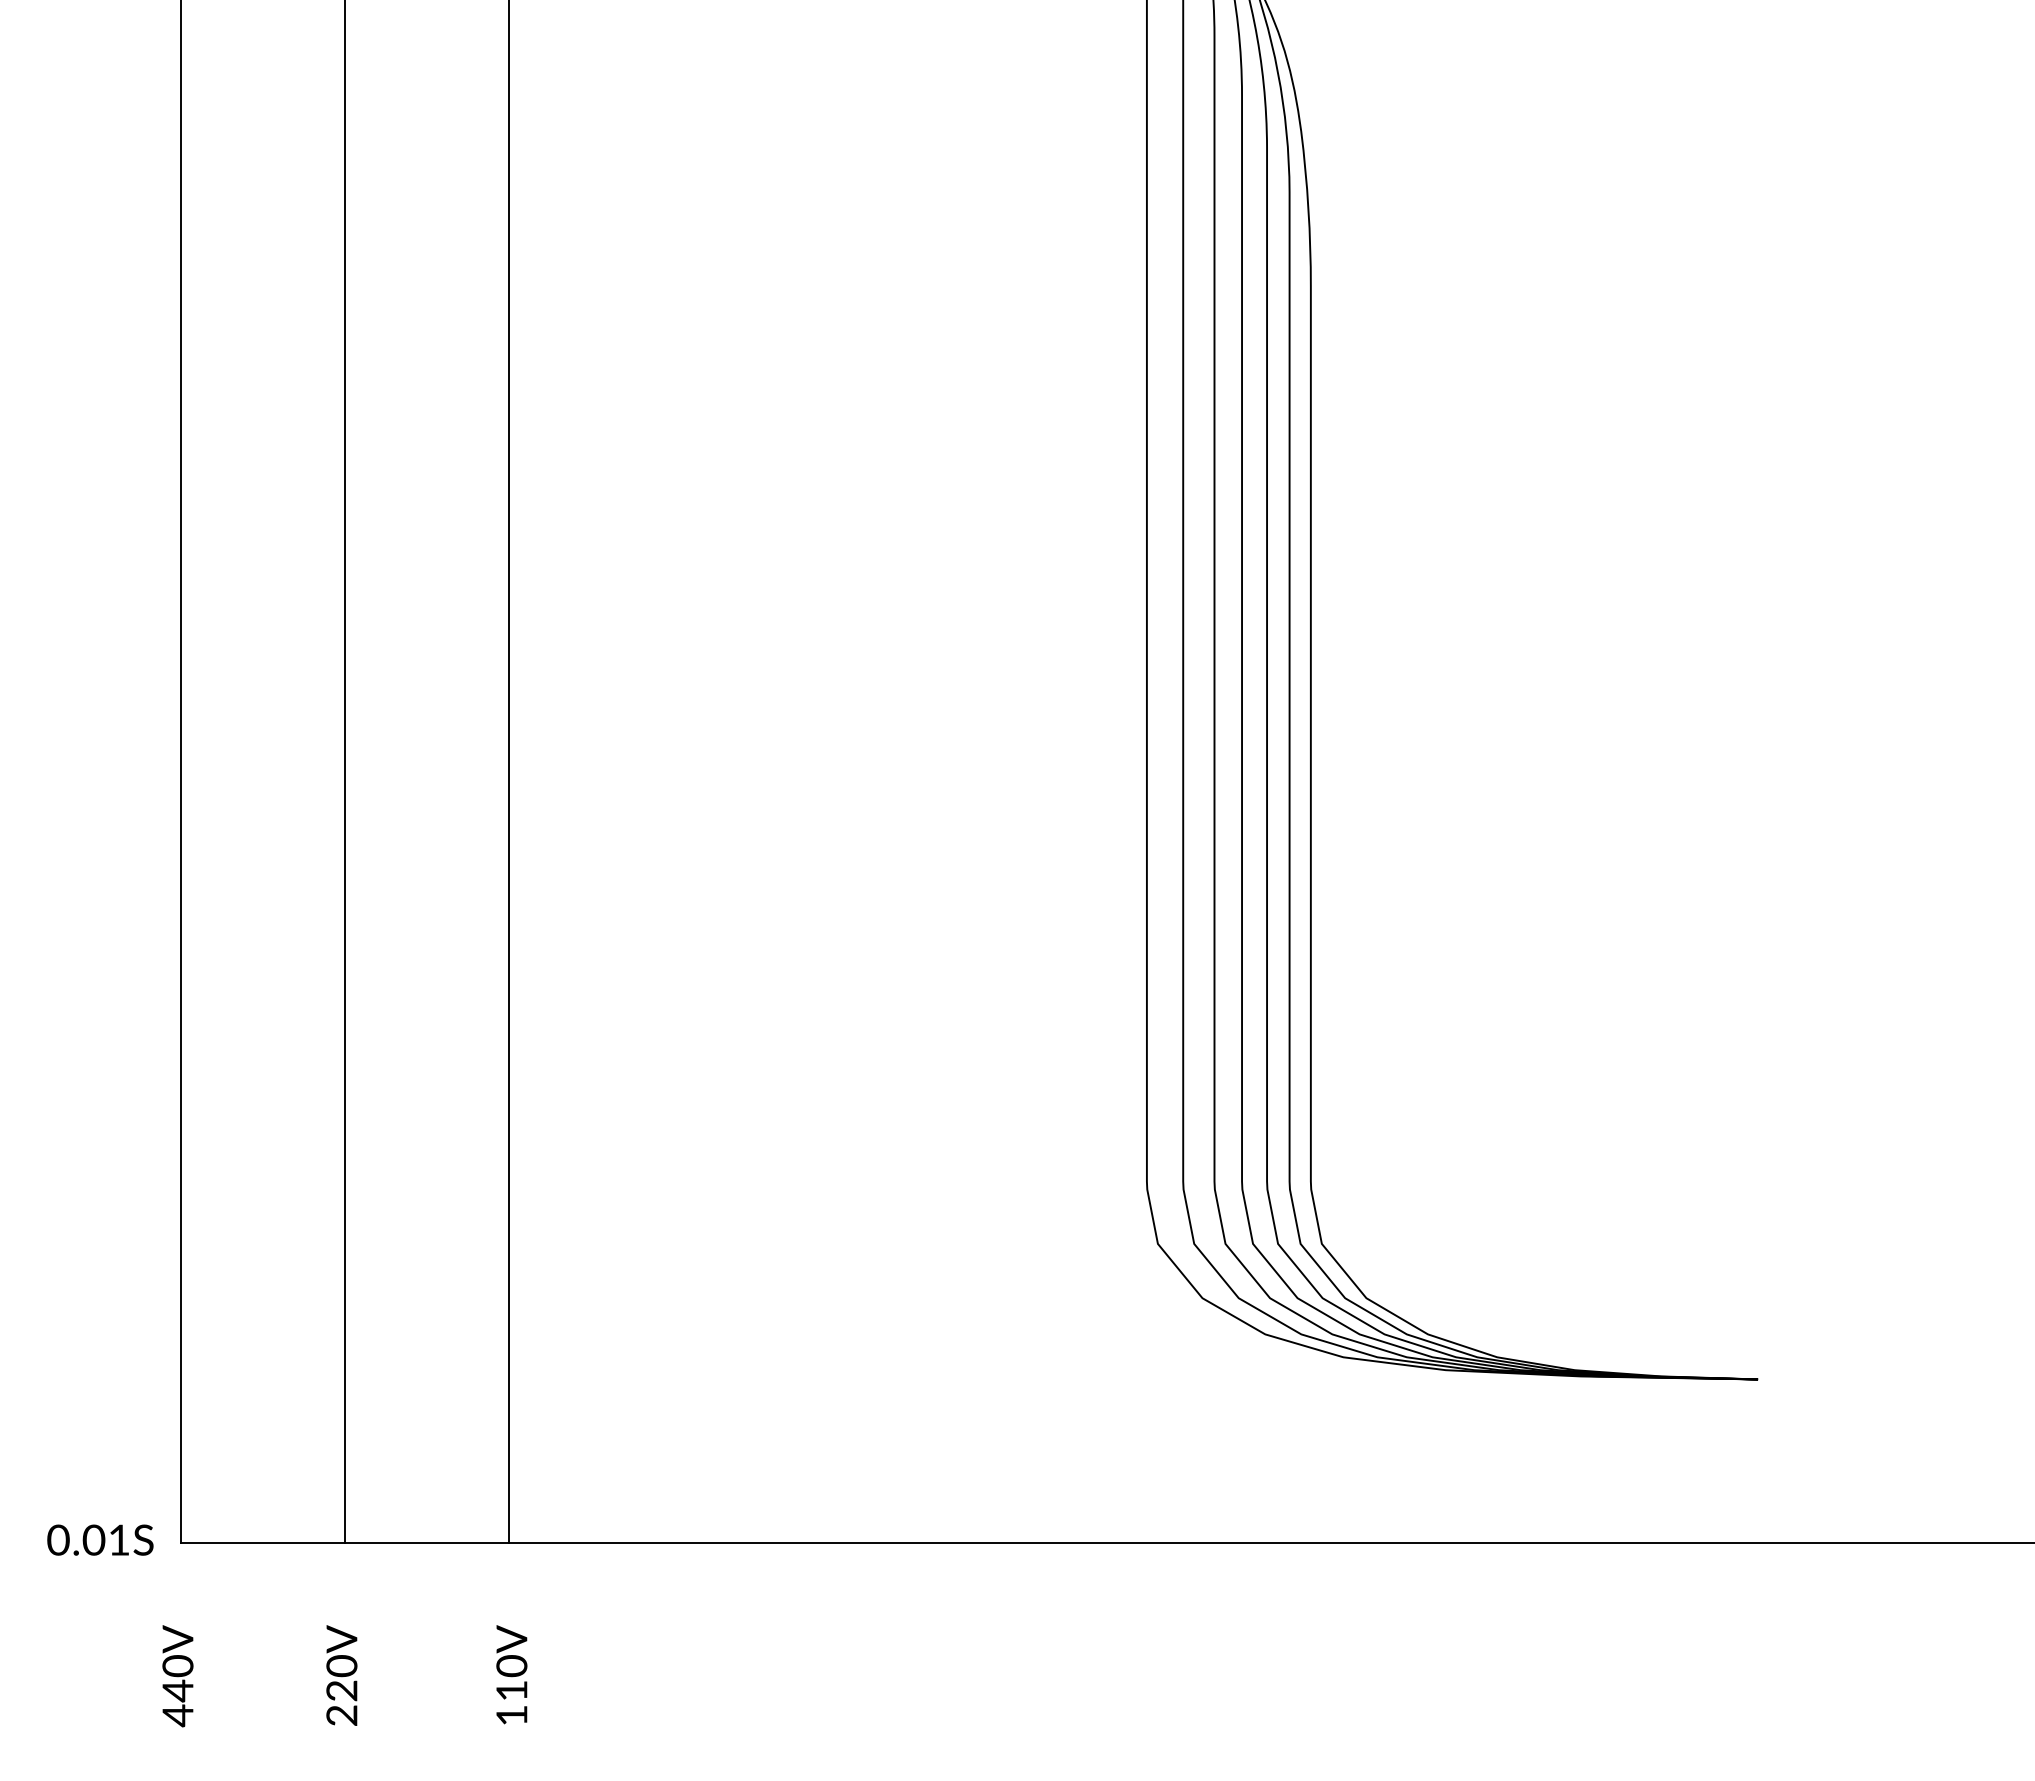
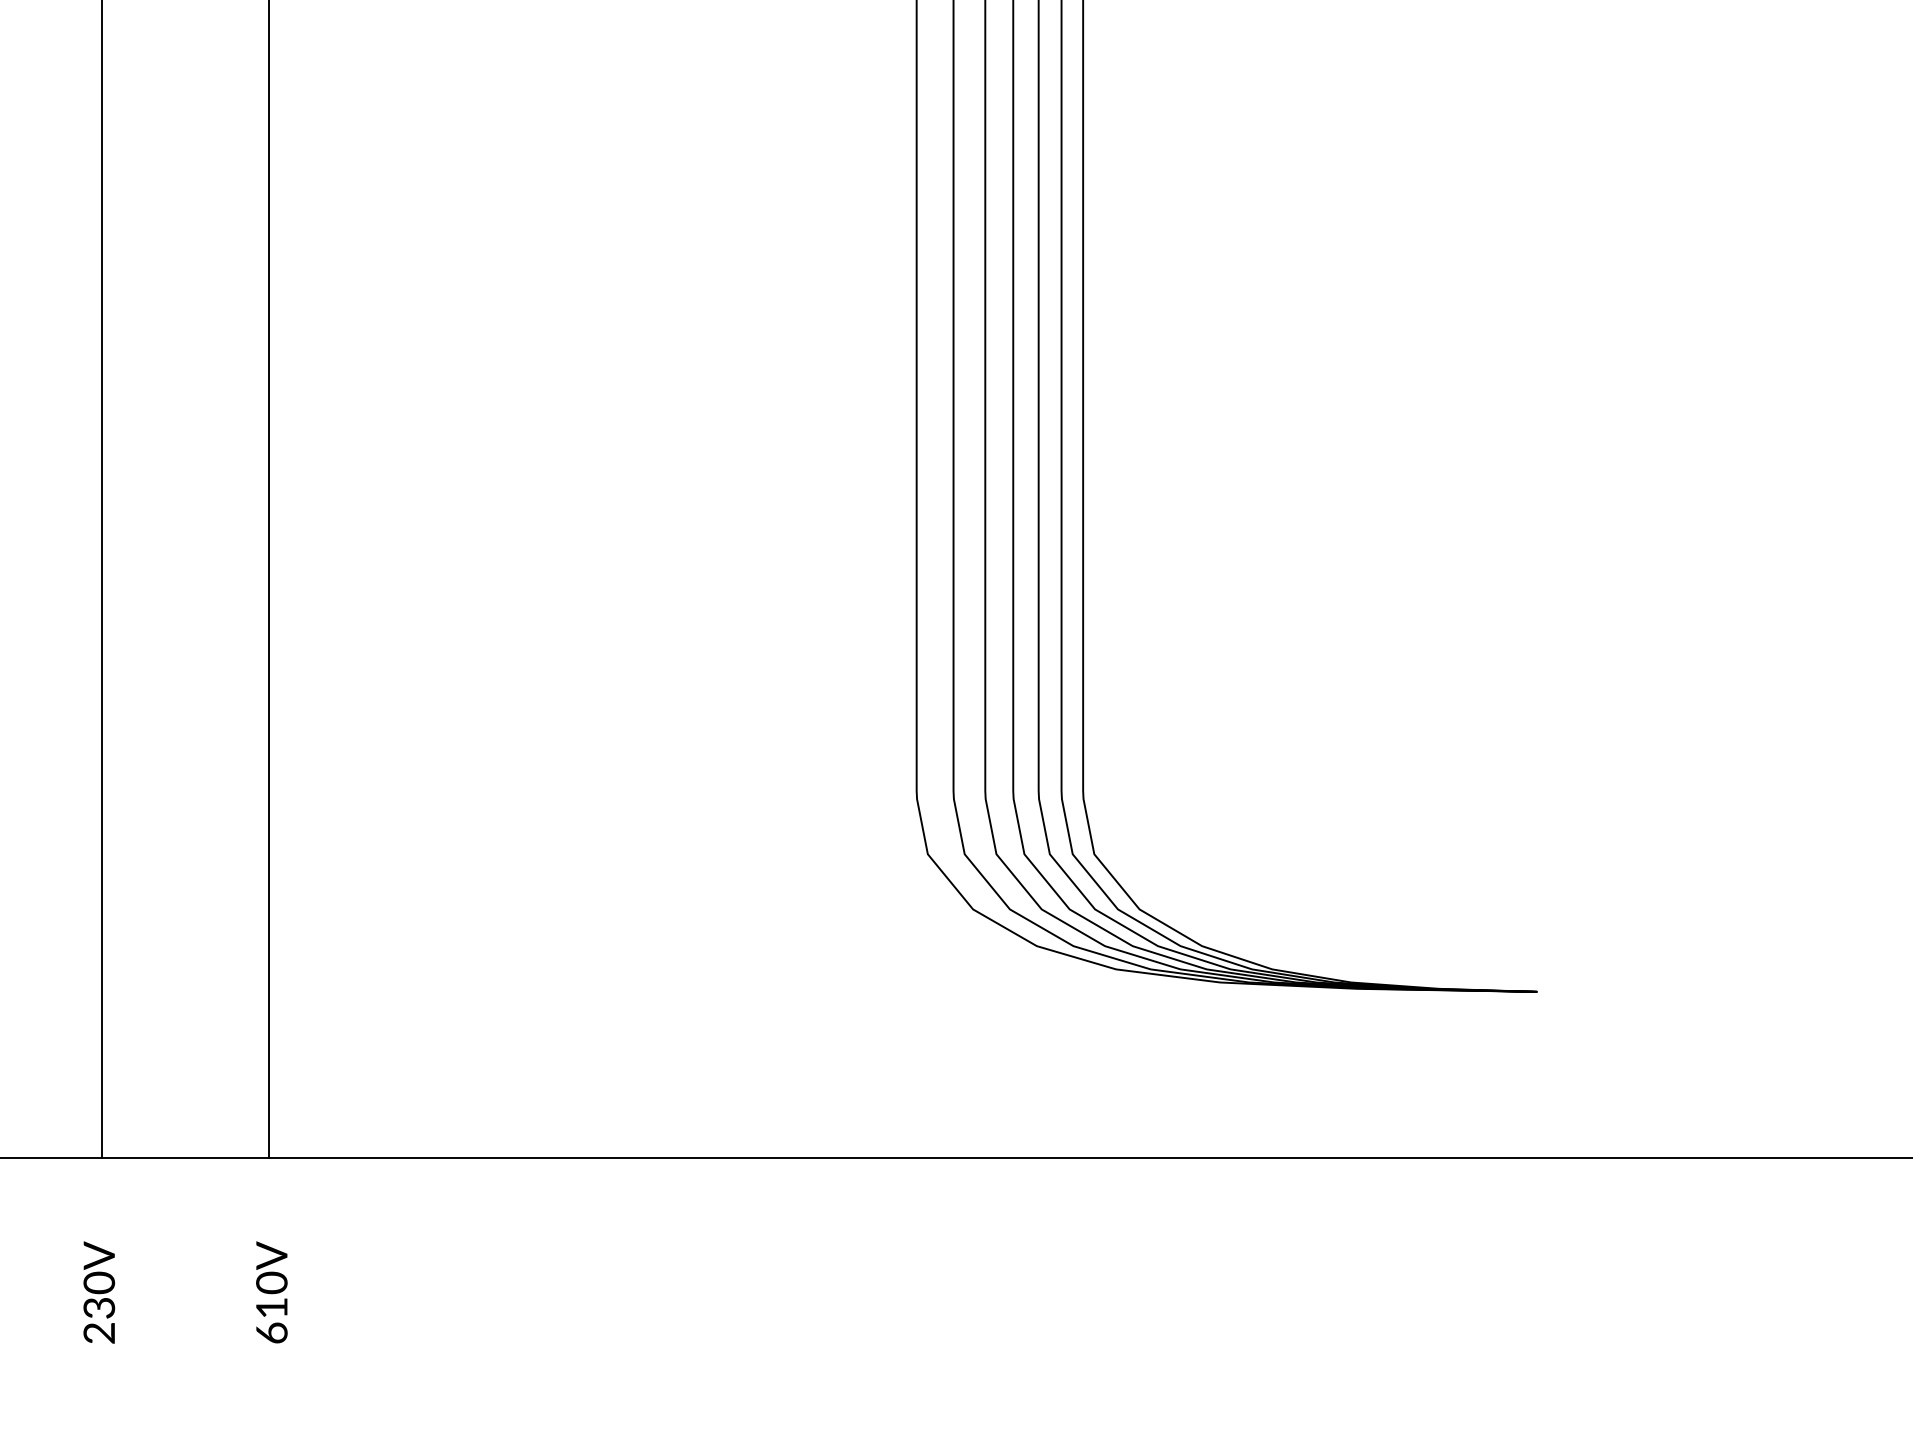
text: (344, 1690) -> (101, 1307), 220V -> 230V
text: (511, 1715) -> (271, 1333), 110V -> 610V

